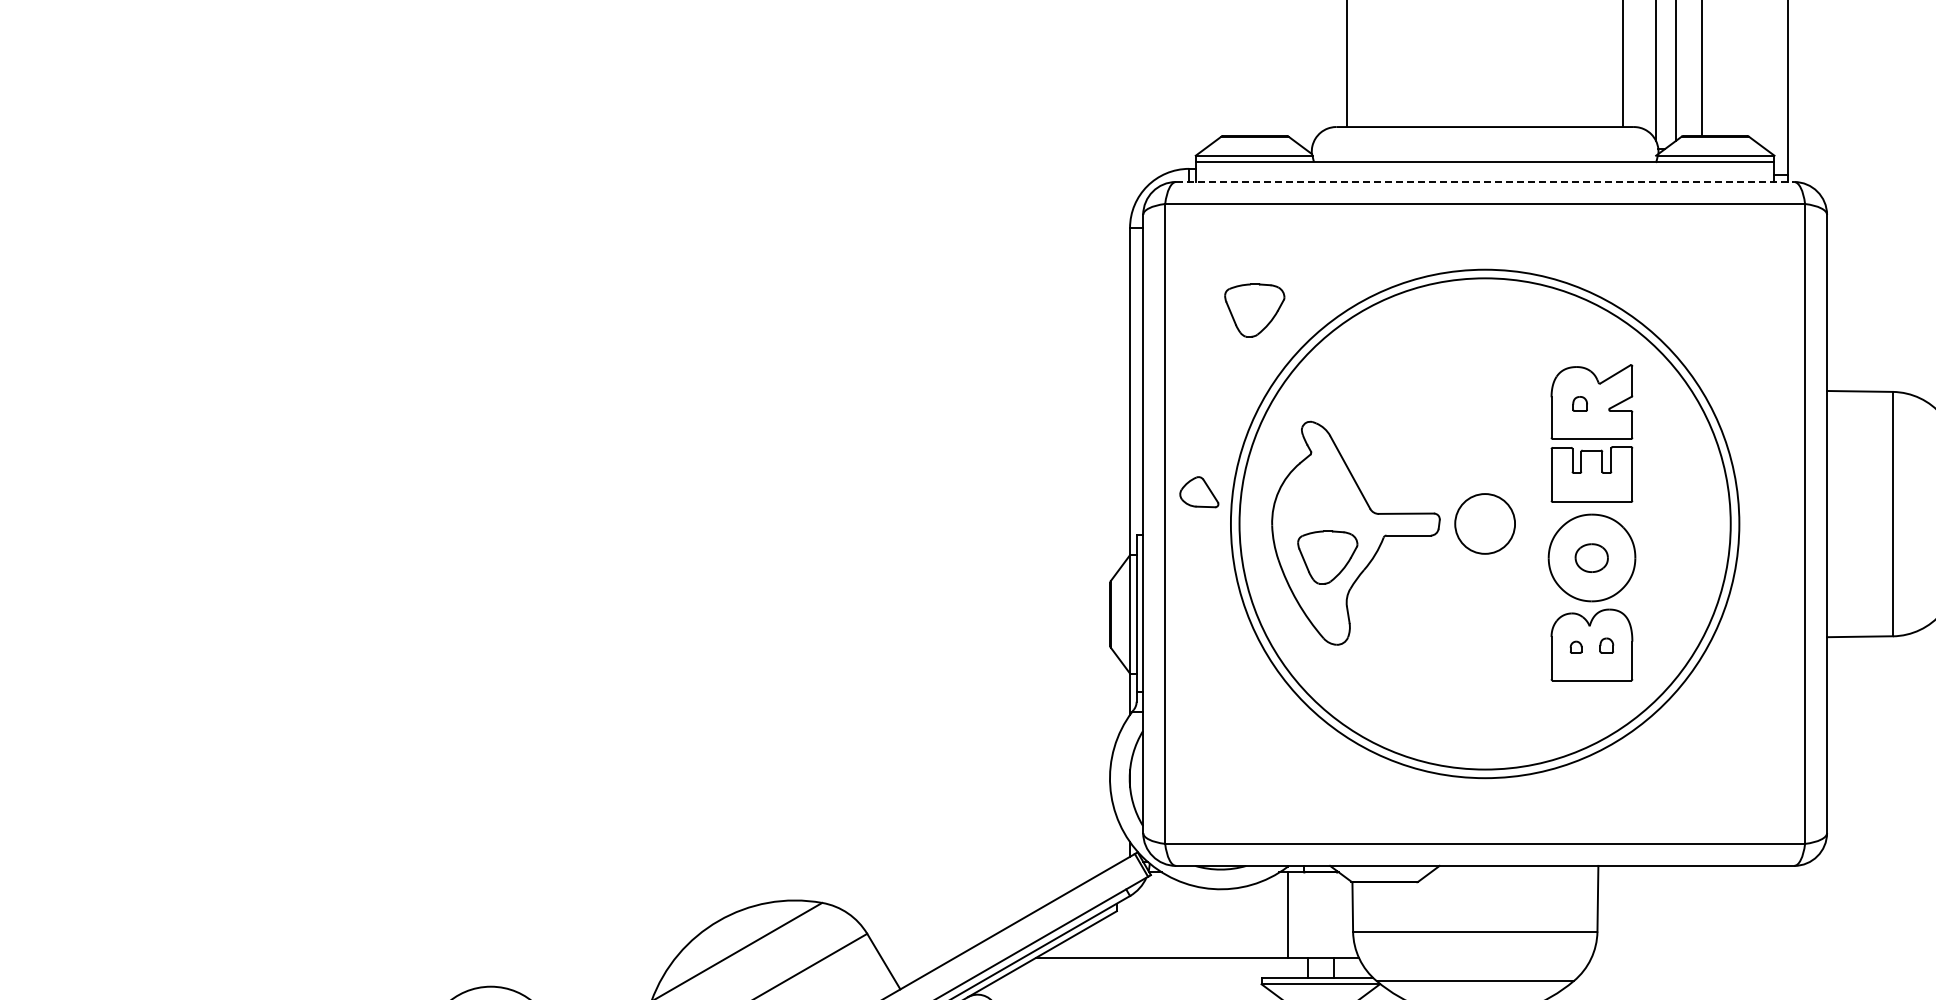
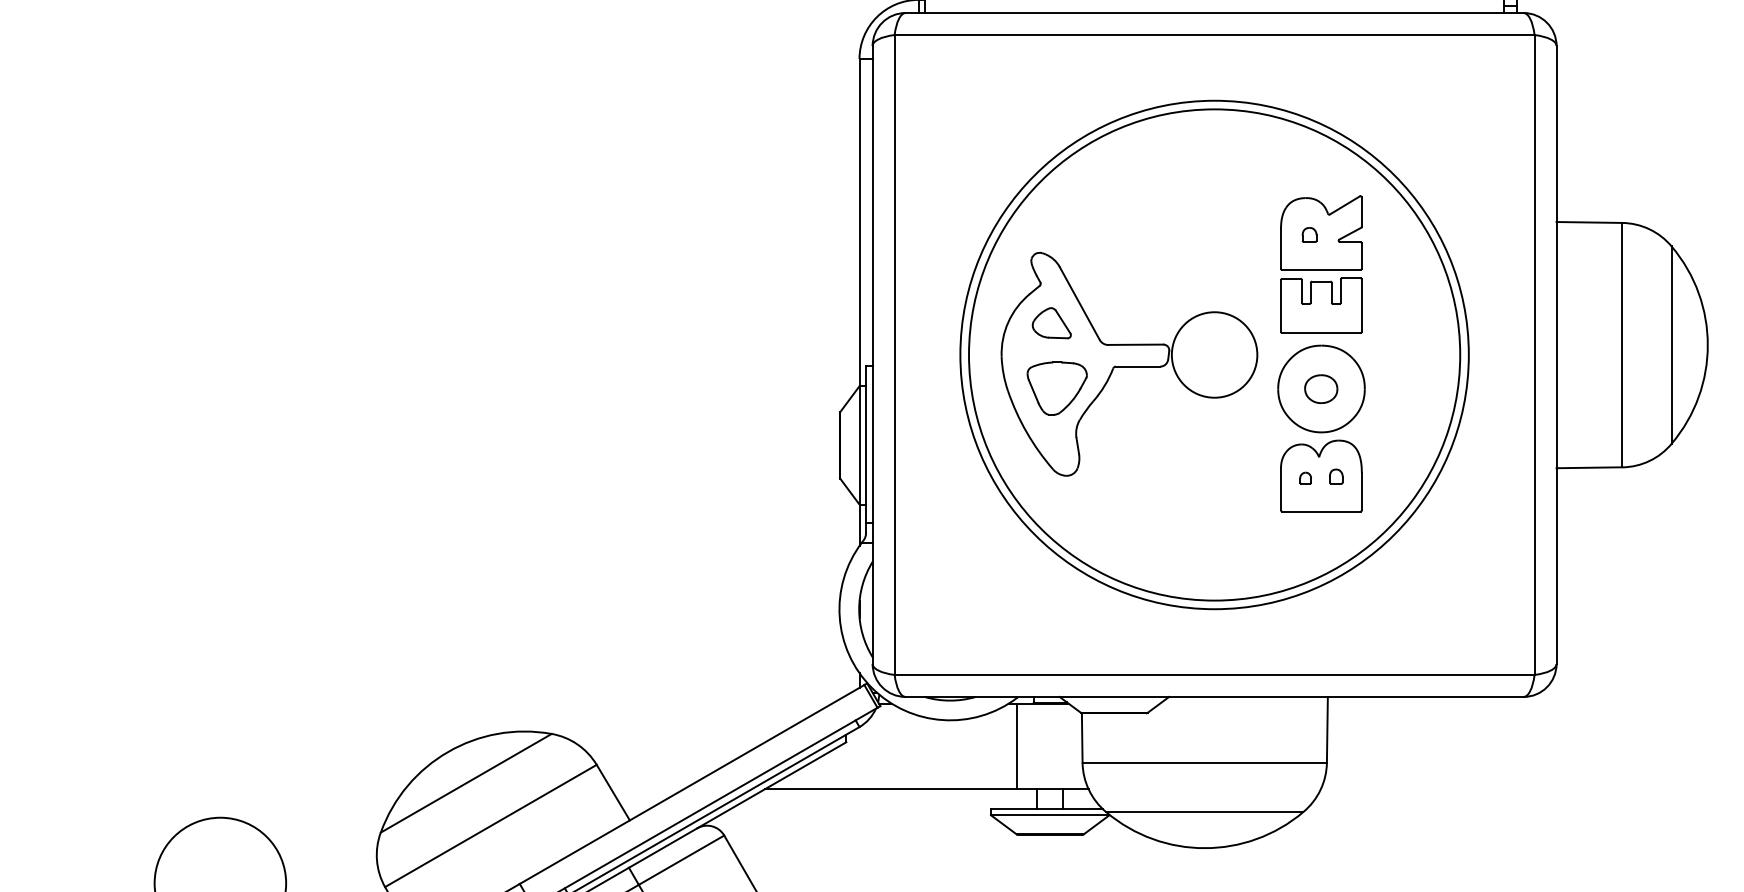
line: (1485, 182) -> (1214, 13), dashed -> solid
part: (1254, 310) -> (983, 141), removed
part: (1199, 492) -> (1051, 323), moved
circle: (1484, 523) -> (1213, 354), size x1.43

